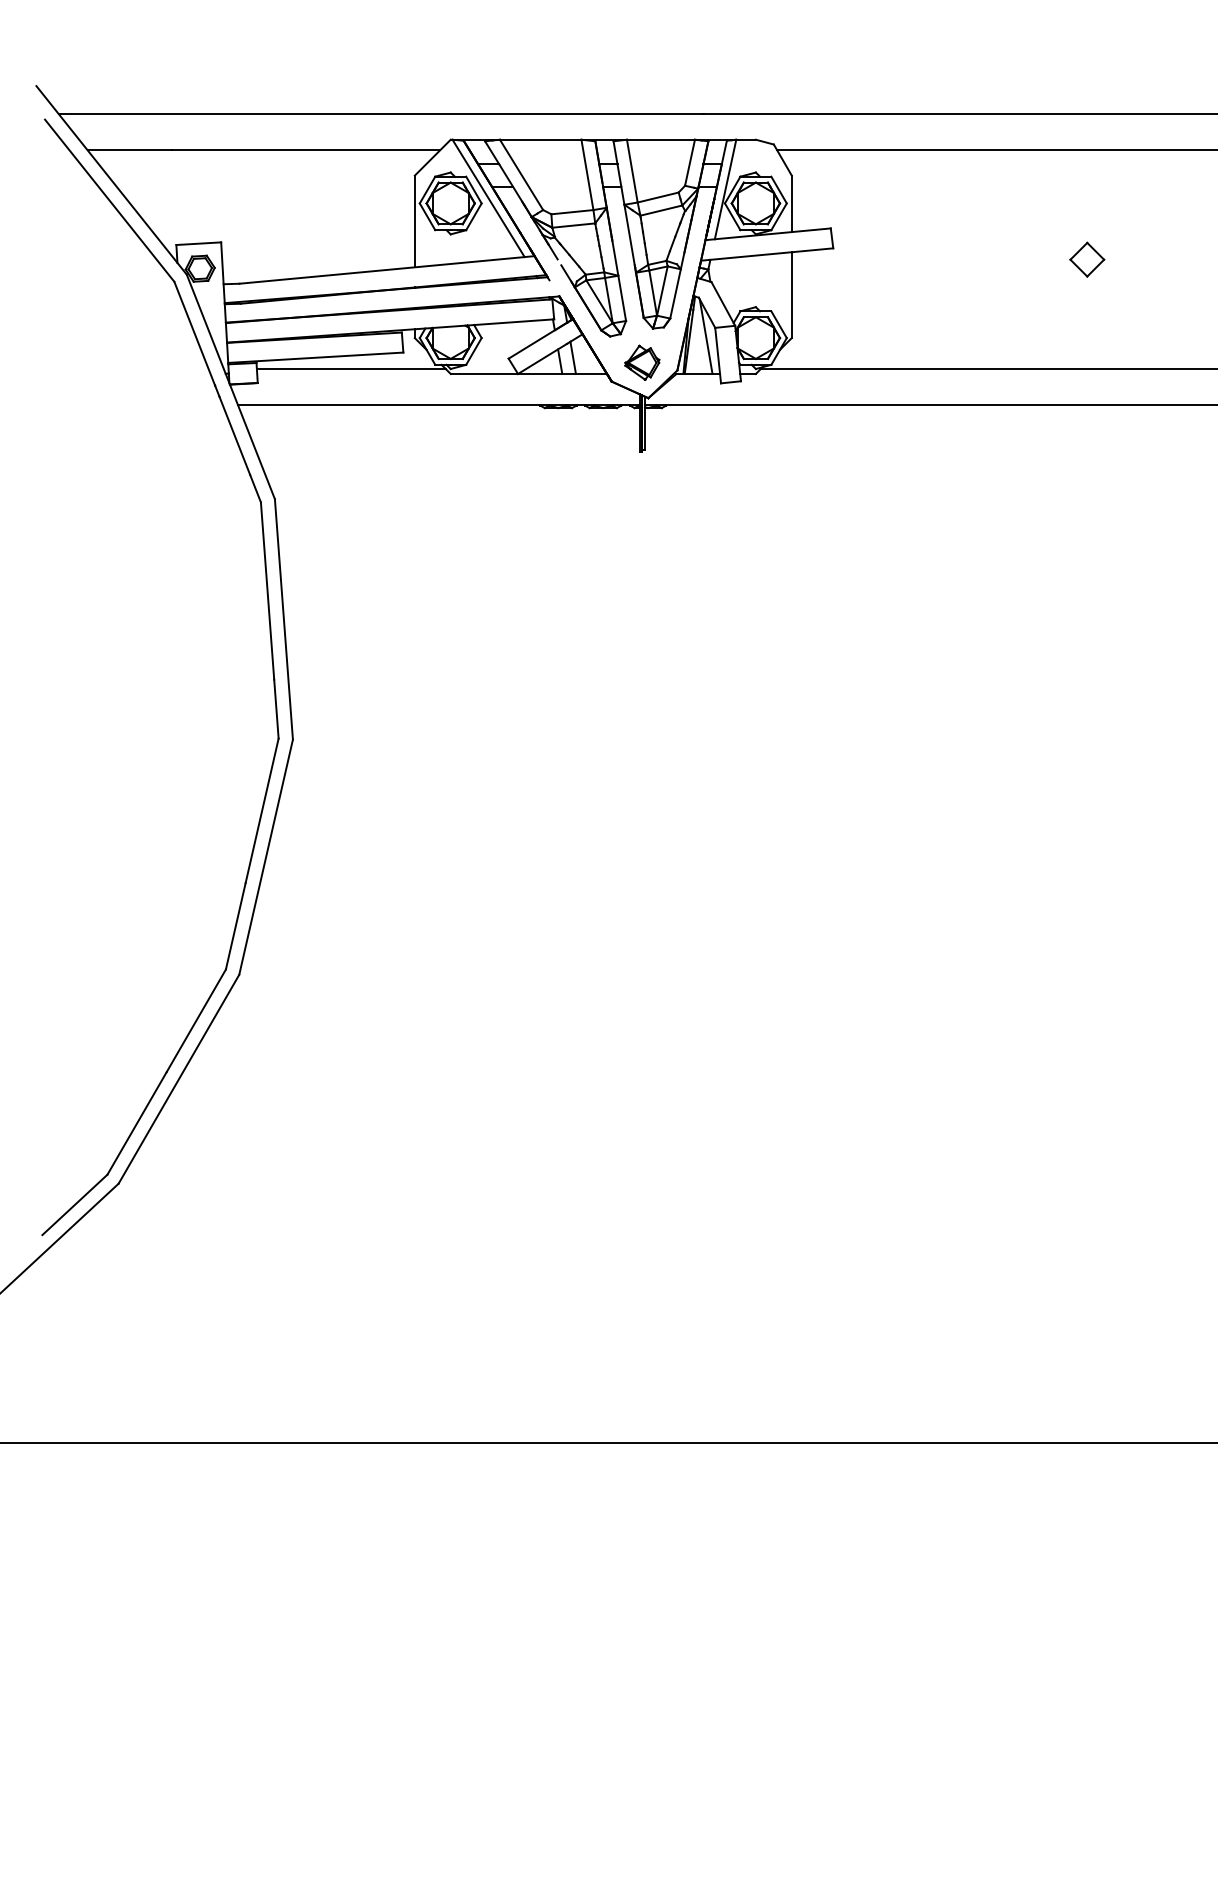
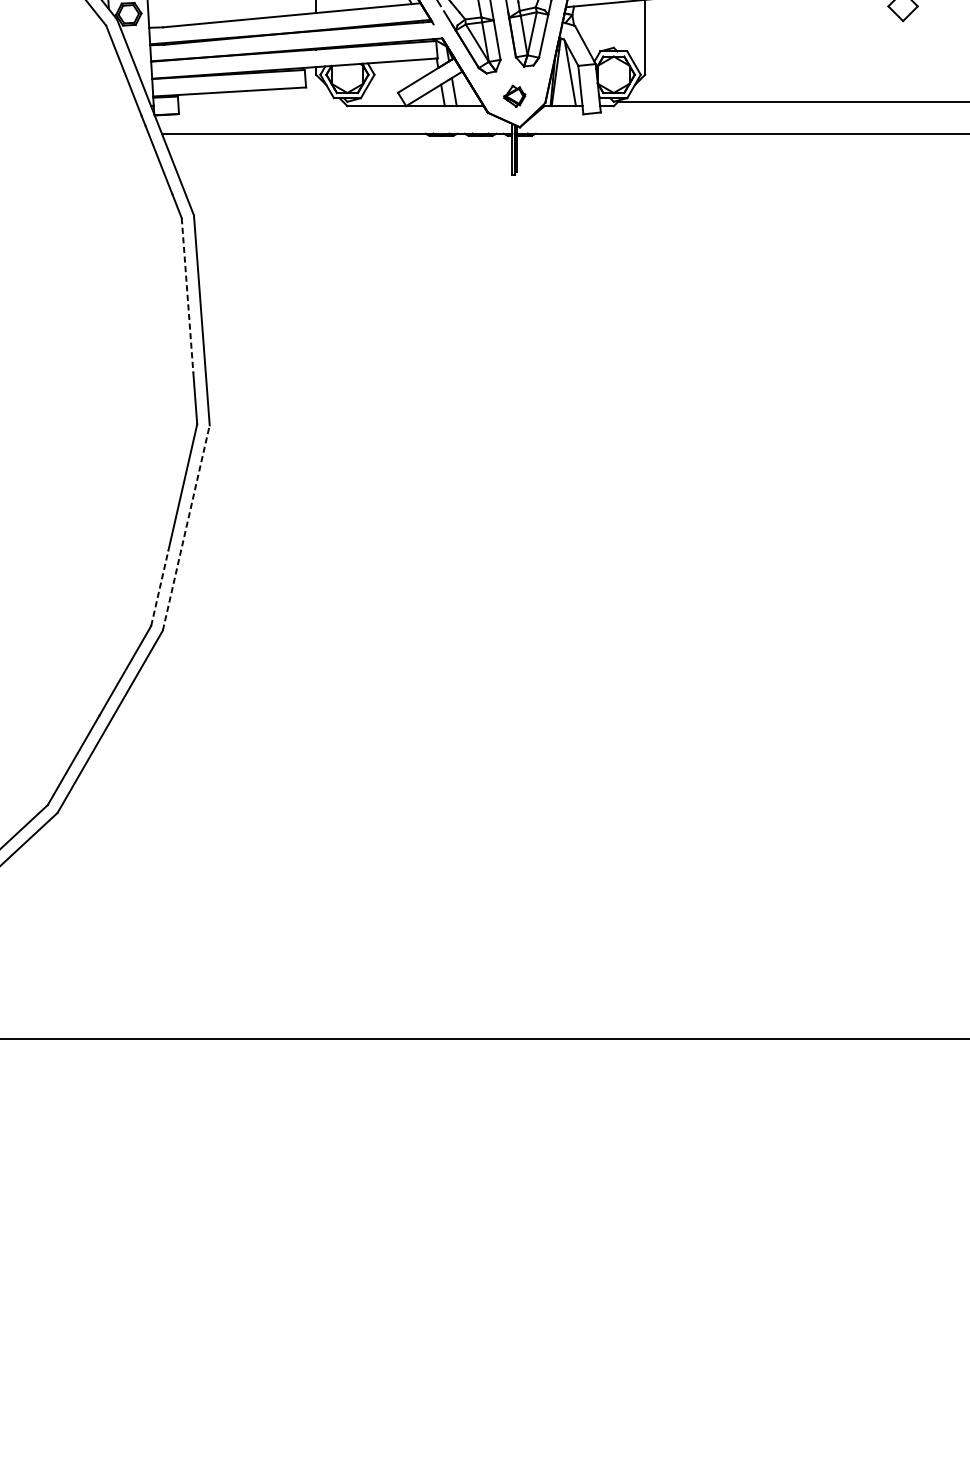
part: (642, 362) -> (514, 96), size x0.7
line: (350, 369) -> (259, 102), removed
line: (267, 591) -> (187, 296), solid -> dashed
line: (266, 857) -> (186, 528), solid -> dashed
line: (235, 925) -> (159, 587), solid -> dashed

